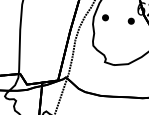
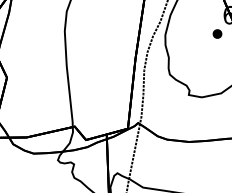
part: (105, 17) -> (181, 33), removed

